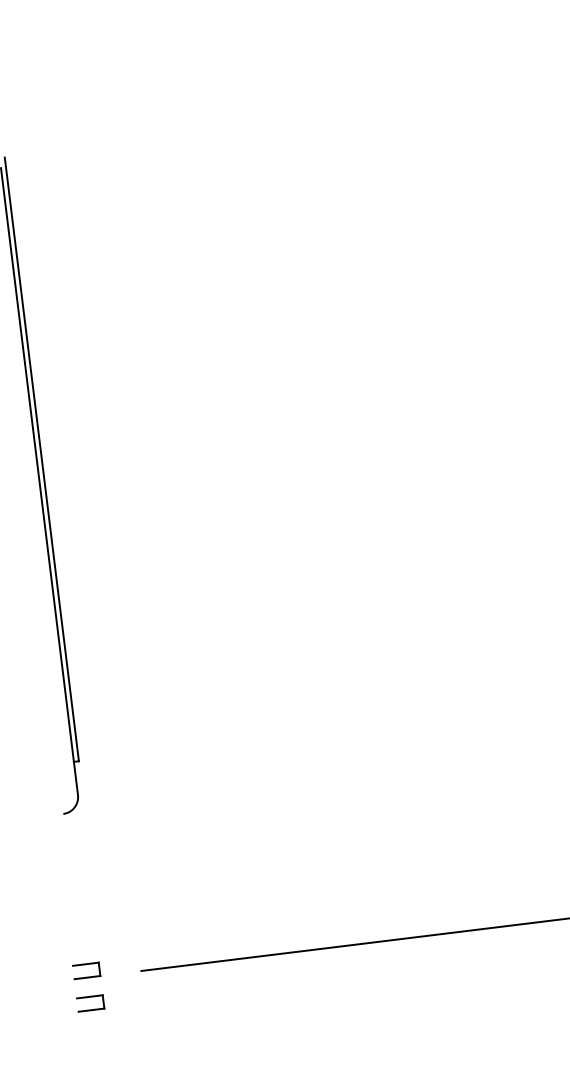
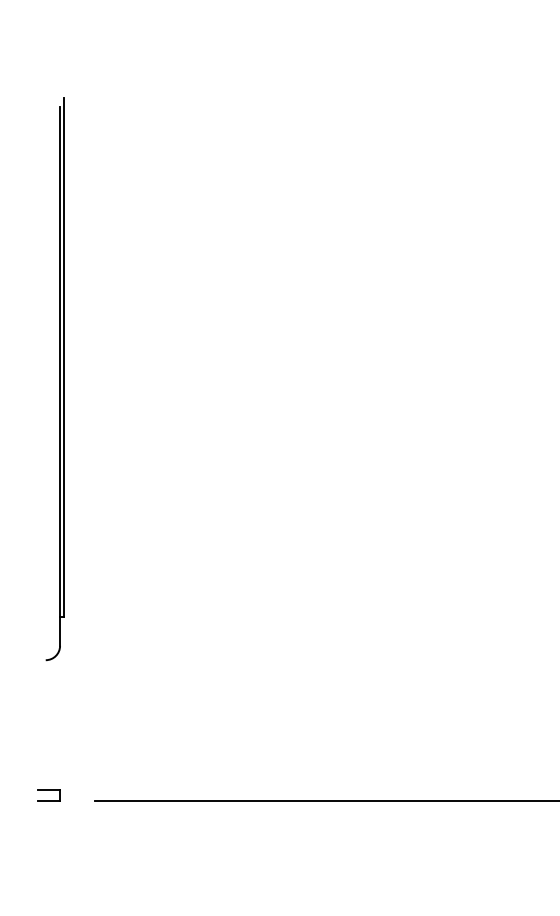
part: (89, 1003) -> (48, 823), removed

